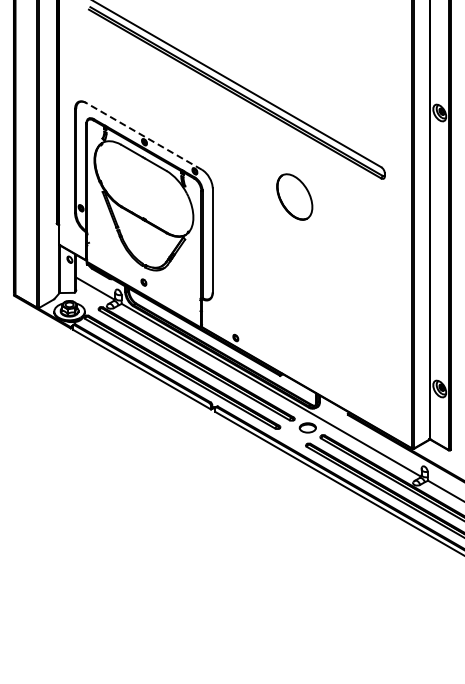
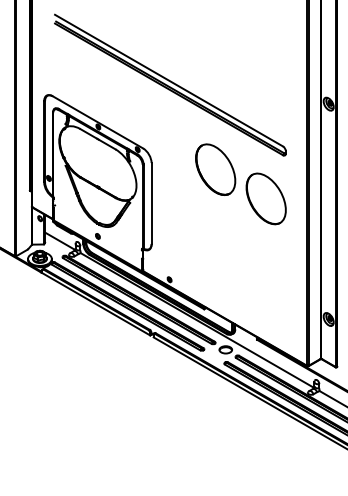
line: (143, 136) -> (97, 122), dashed -> solid
part: (294, 196) -> (215, 169), size x1.43
part: (359, 234) -> (266, 198), added

